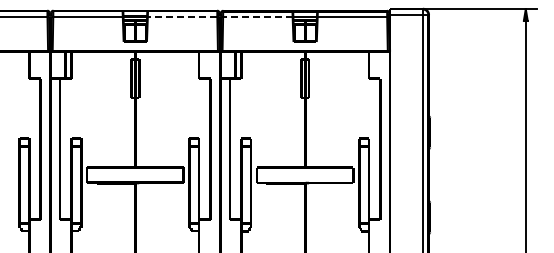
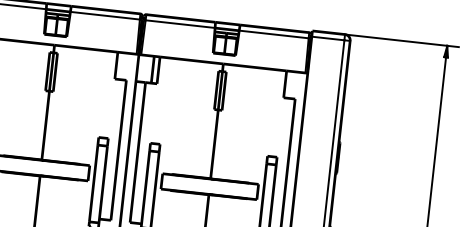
line: (182, 16) -> (105, 15), dashed -> solid
line: (258, 16) -> (180, 23), dashed -> solid

